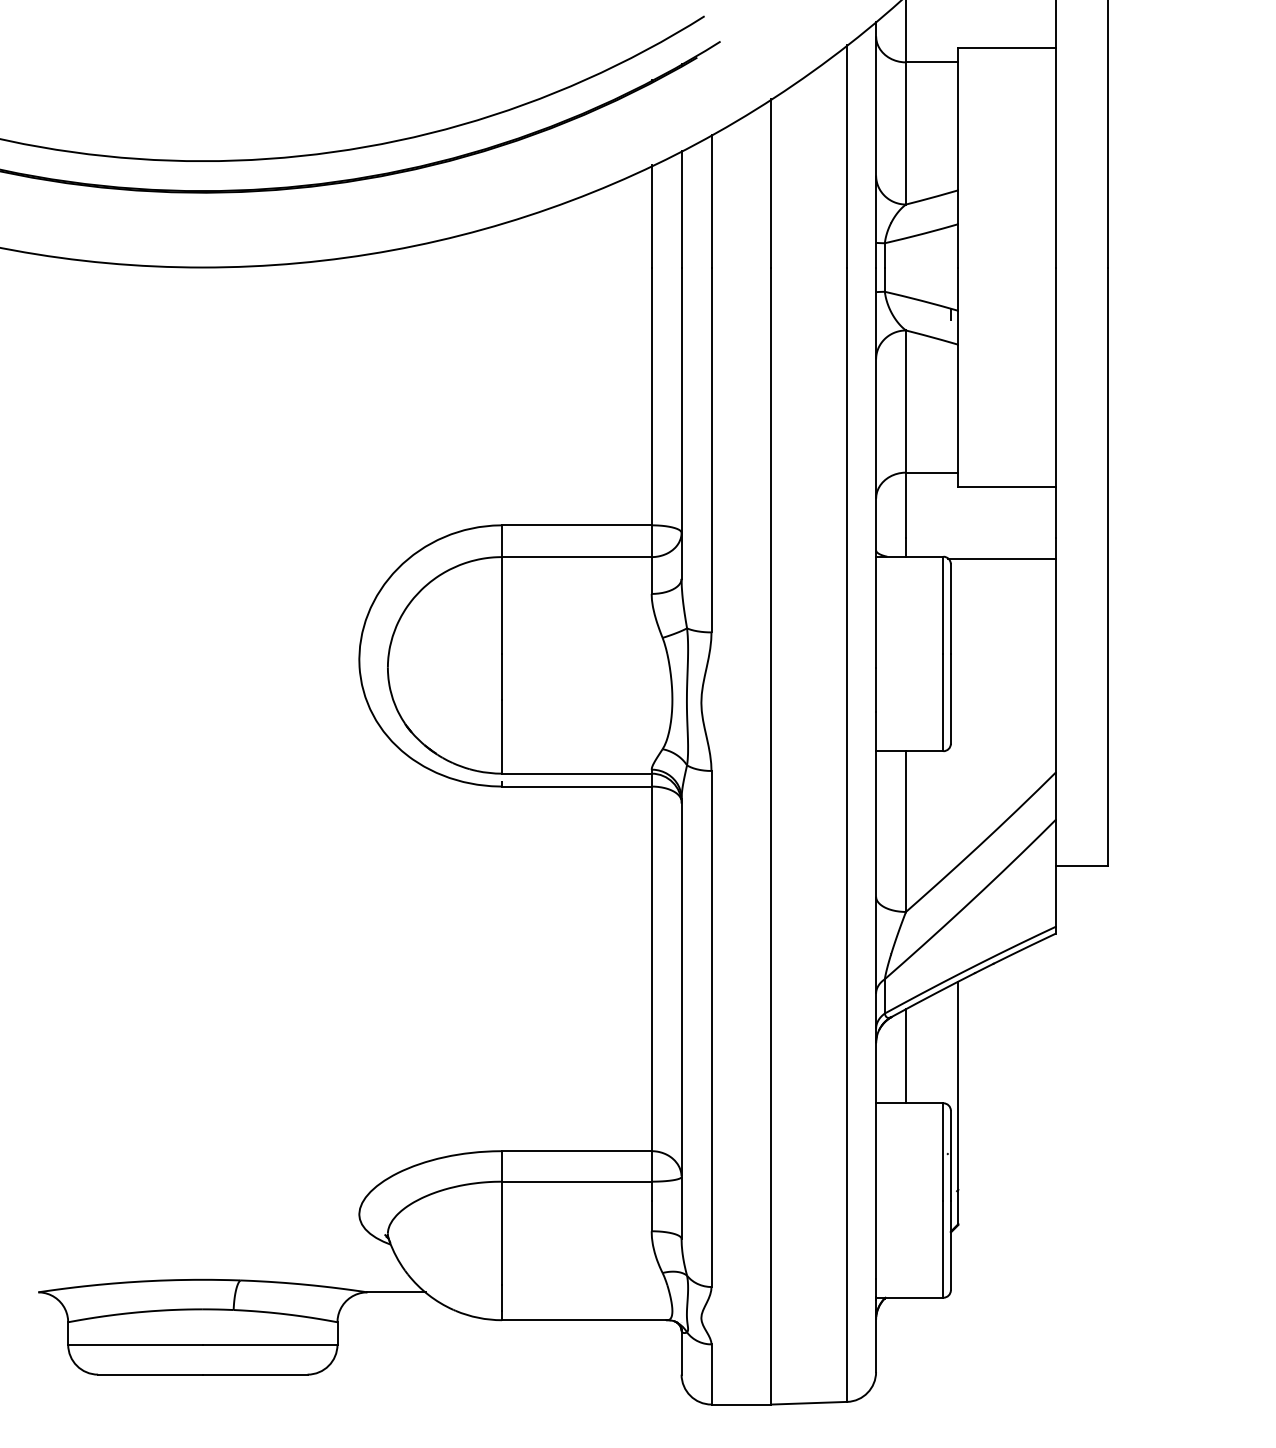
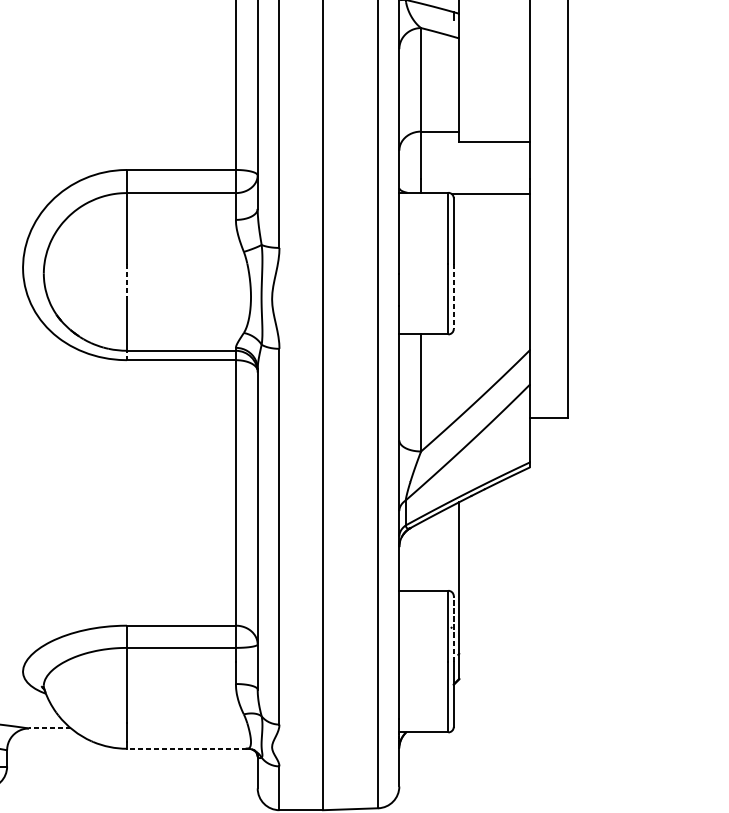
line: (502, 676) -> (127, 280), solid -> dashed
line: (950, 698) -> (453, 296), solid -> dashed
line: (906, 1056) -> (421, 556), removed
line: (950, 1155) -> (453, 628), solid -> dashed
line: (396, 1292) -> (50, 728), solid -> dashed
line: (584, 1320) -> (186, 748), solid -> dashed

